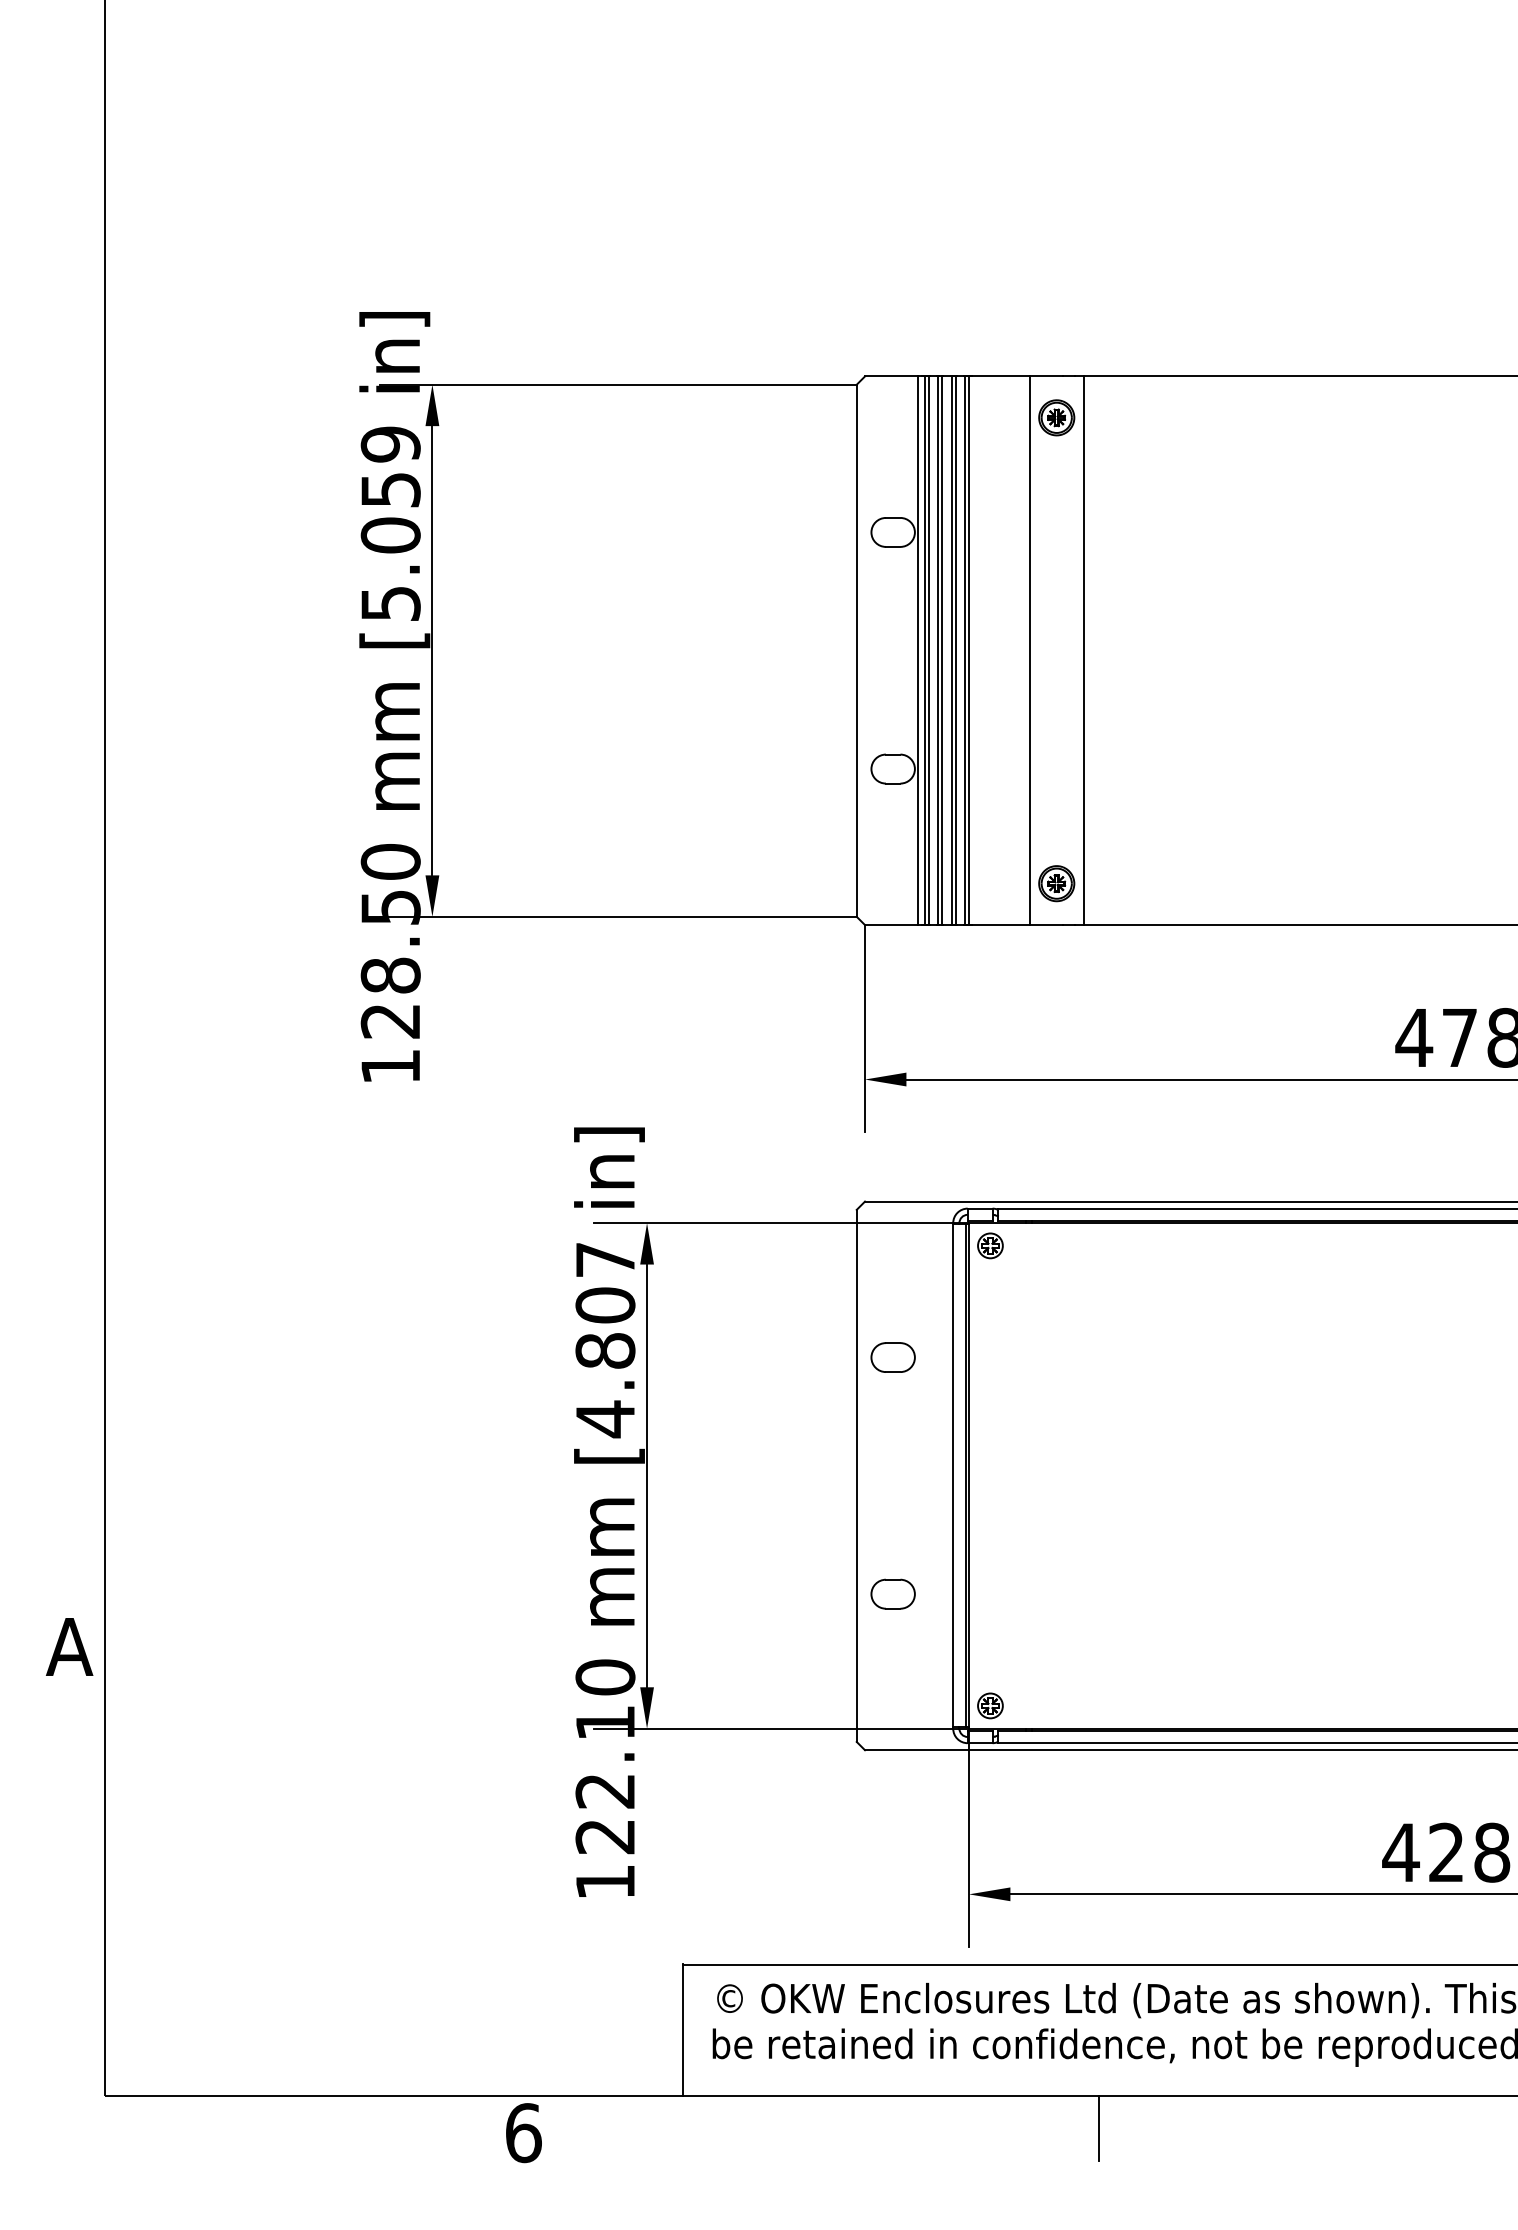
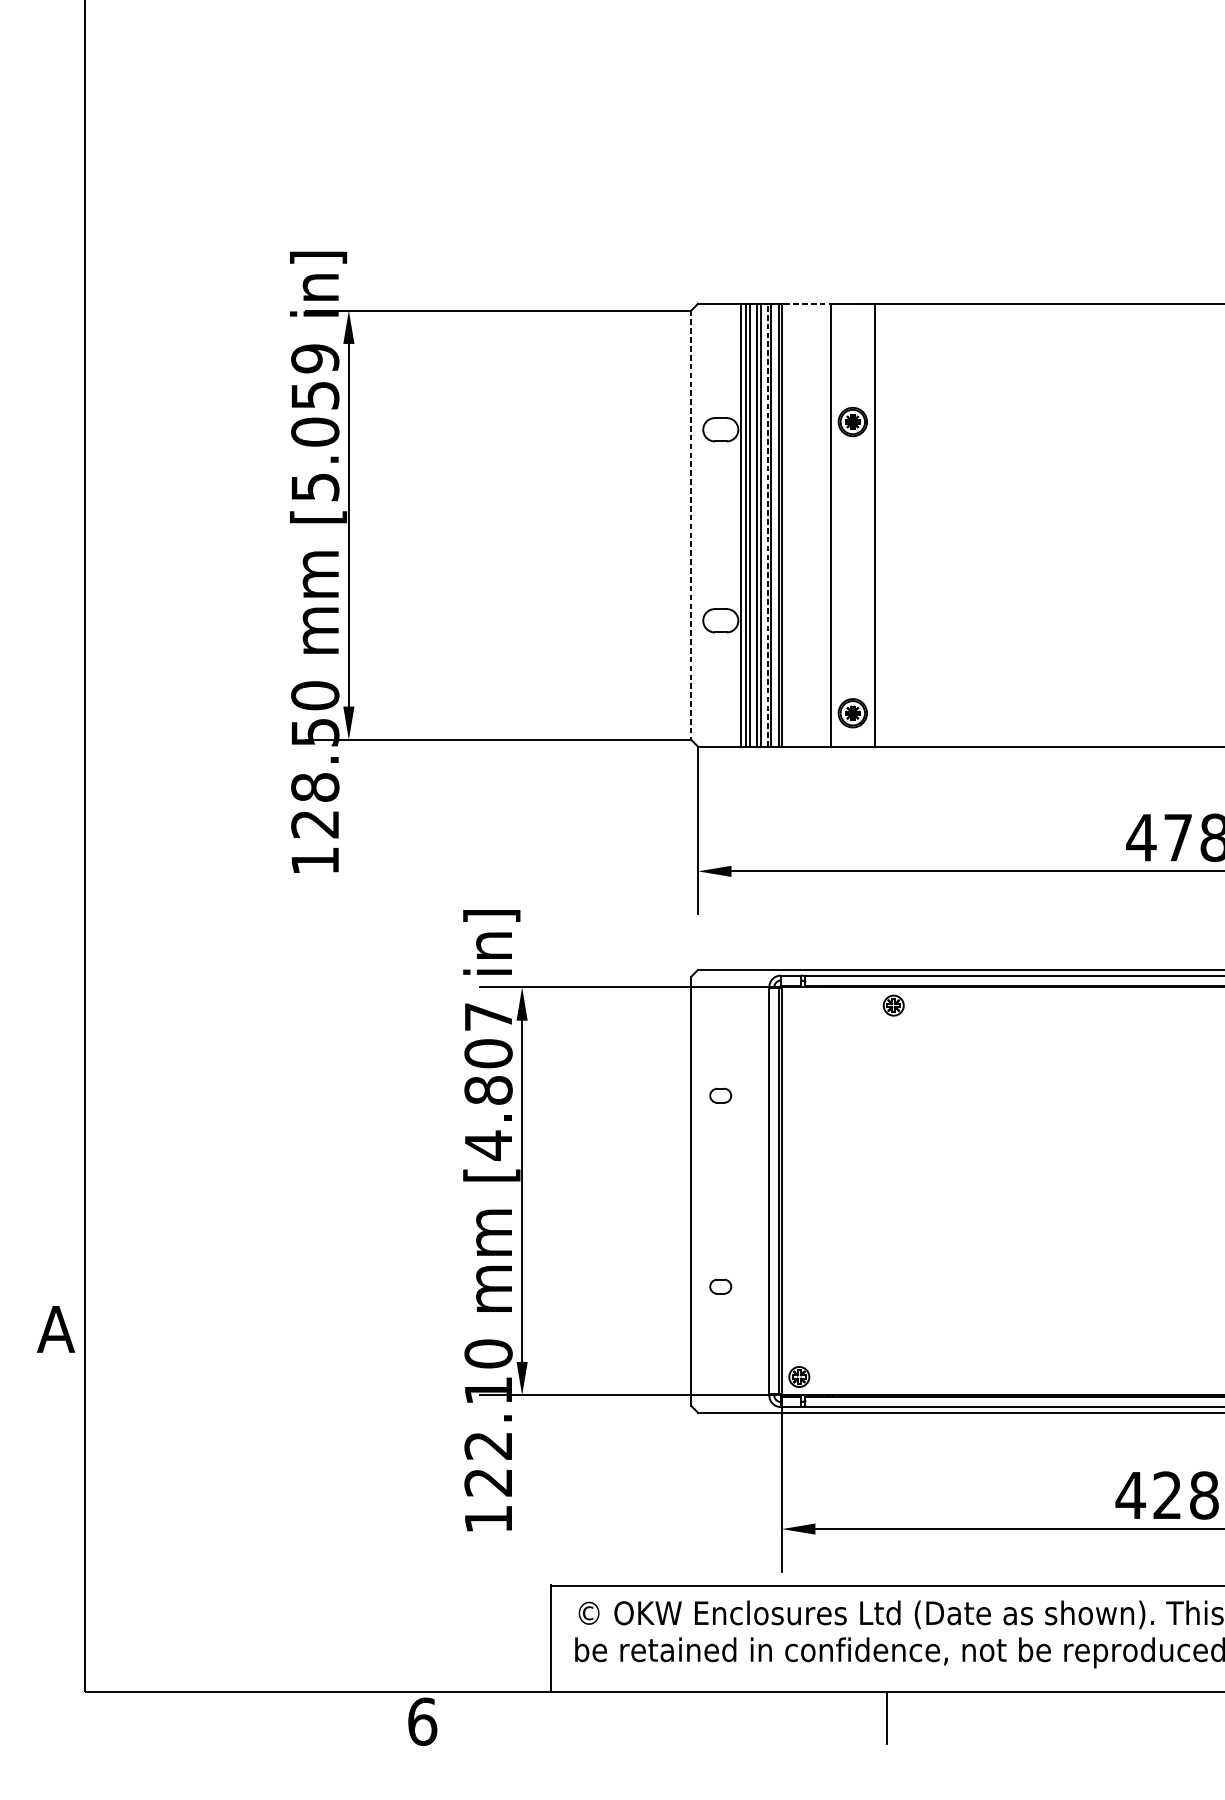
line: (1000, 376) -> (807, 303), solid -> dashed
part: (1056, 417) -> (852, 421), moved
line: (951, 650) -> (767, 525), solid -> dashed
line: (856, 651) -> (691, 525), solid -> dashed
part: (990, 1245) -> (893, 1005), moved
part: (892, 1357) -> (720, 1095), size x0.6
part: (892, 1593) -> (720, 1286), size x0.6

